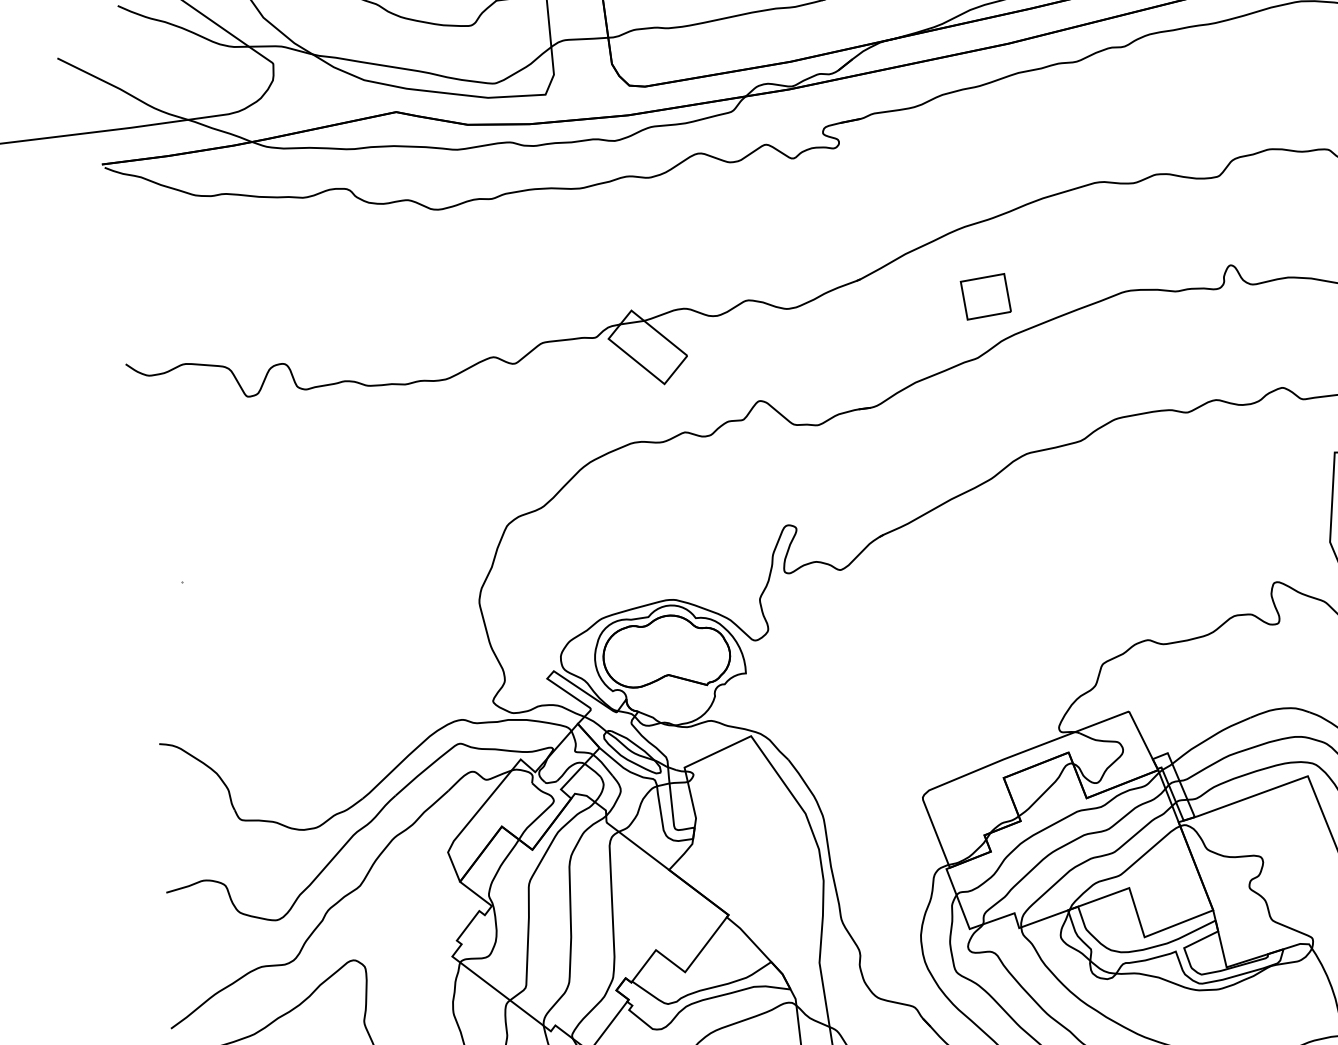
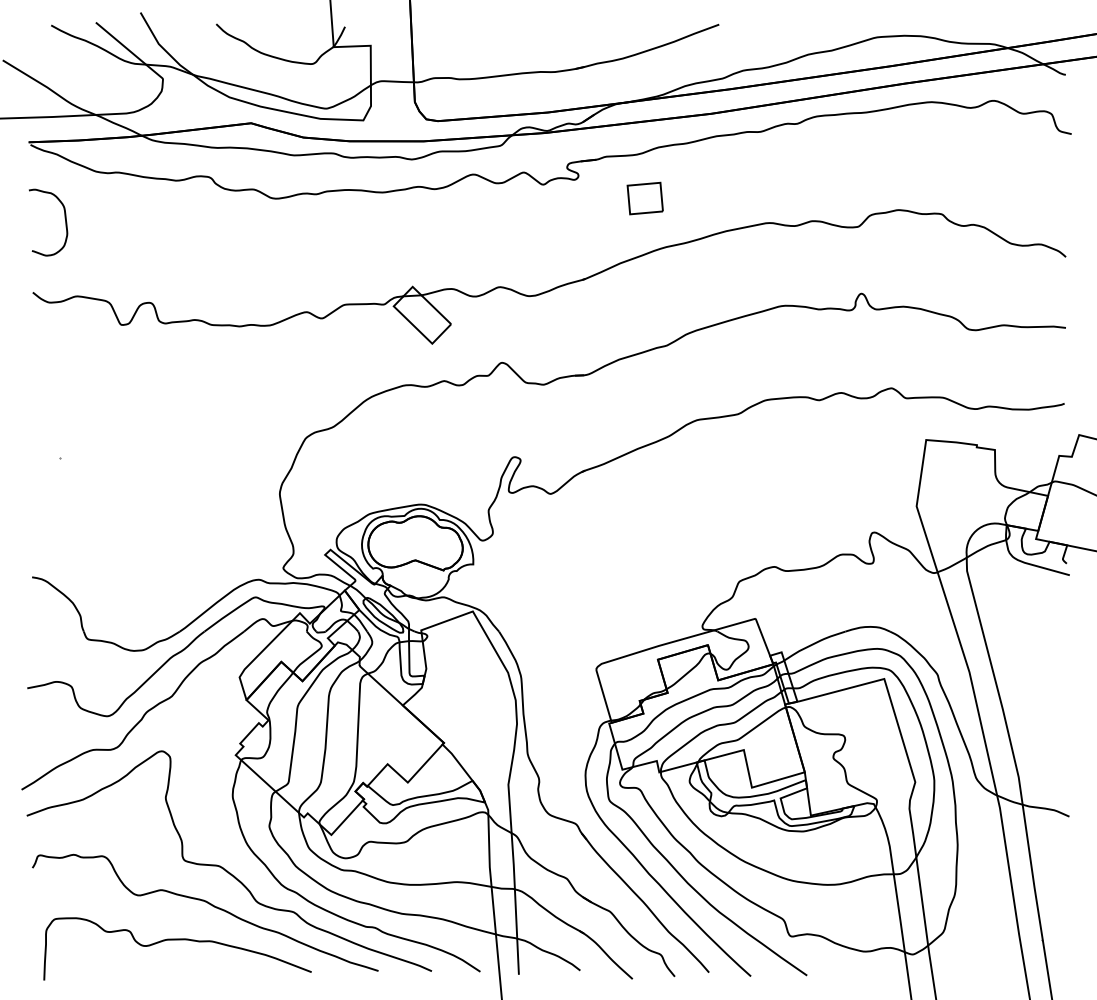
curve: (158, 261) -> (64, 218), added
part: (984, 296) -> (644, 198), moved

